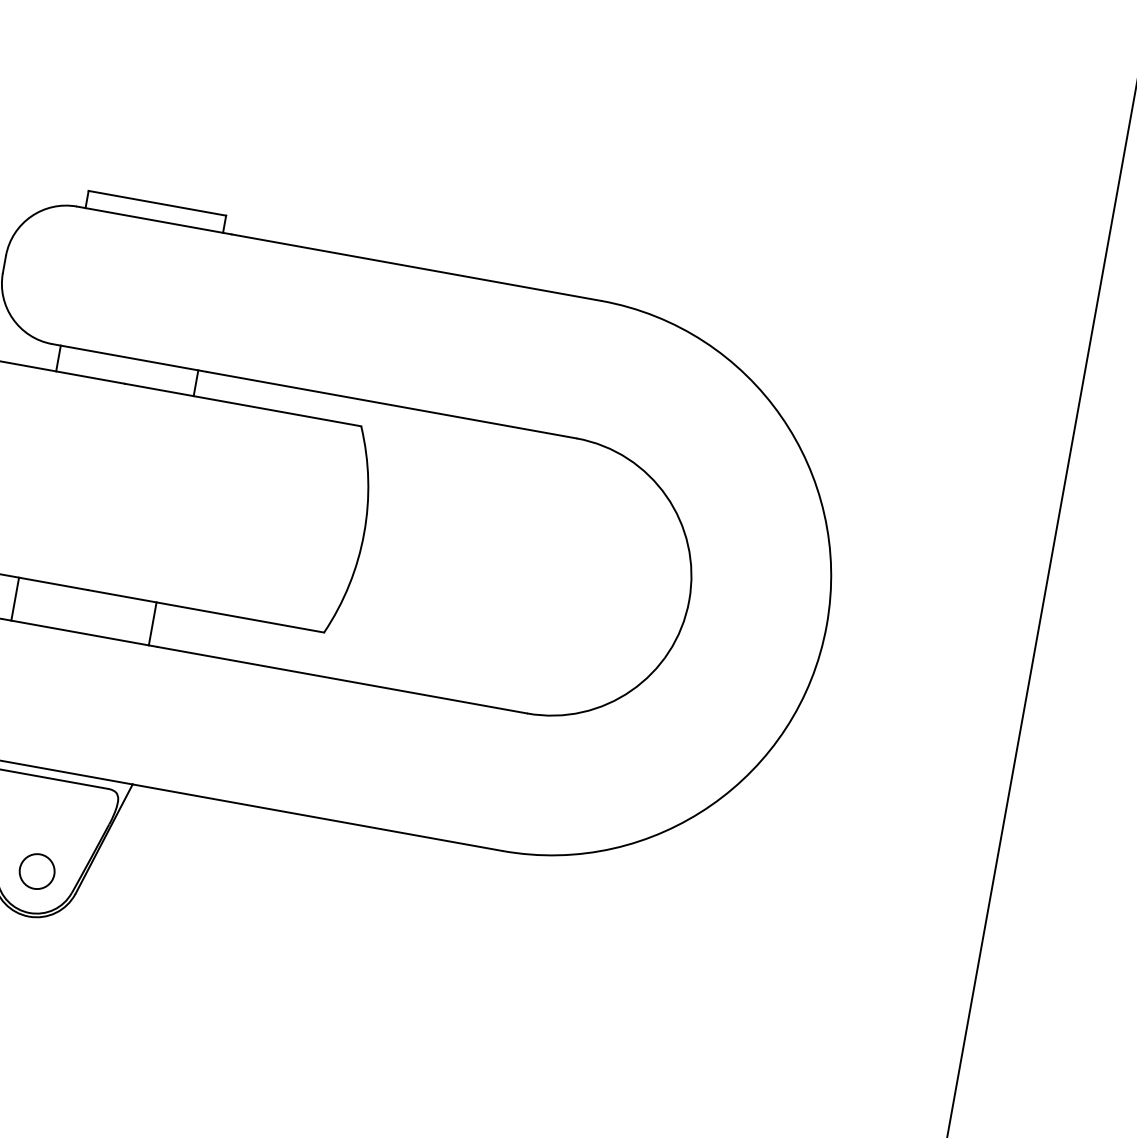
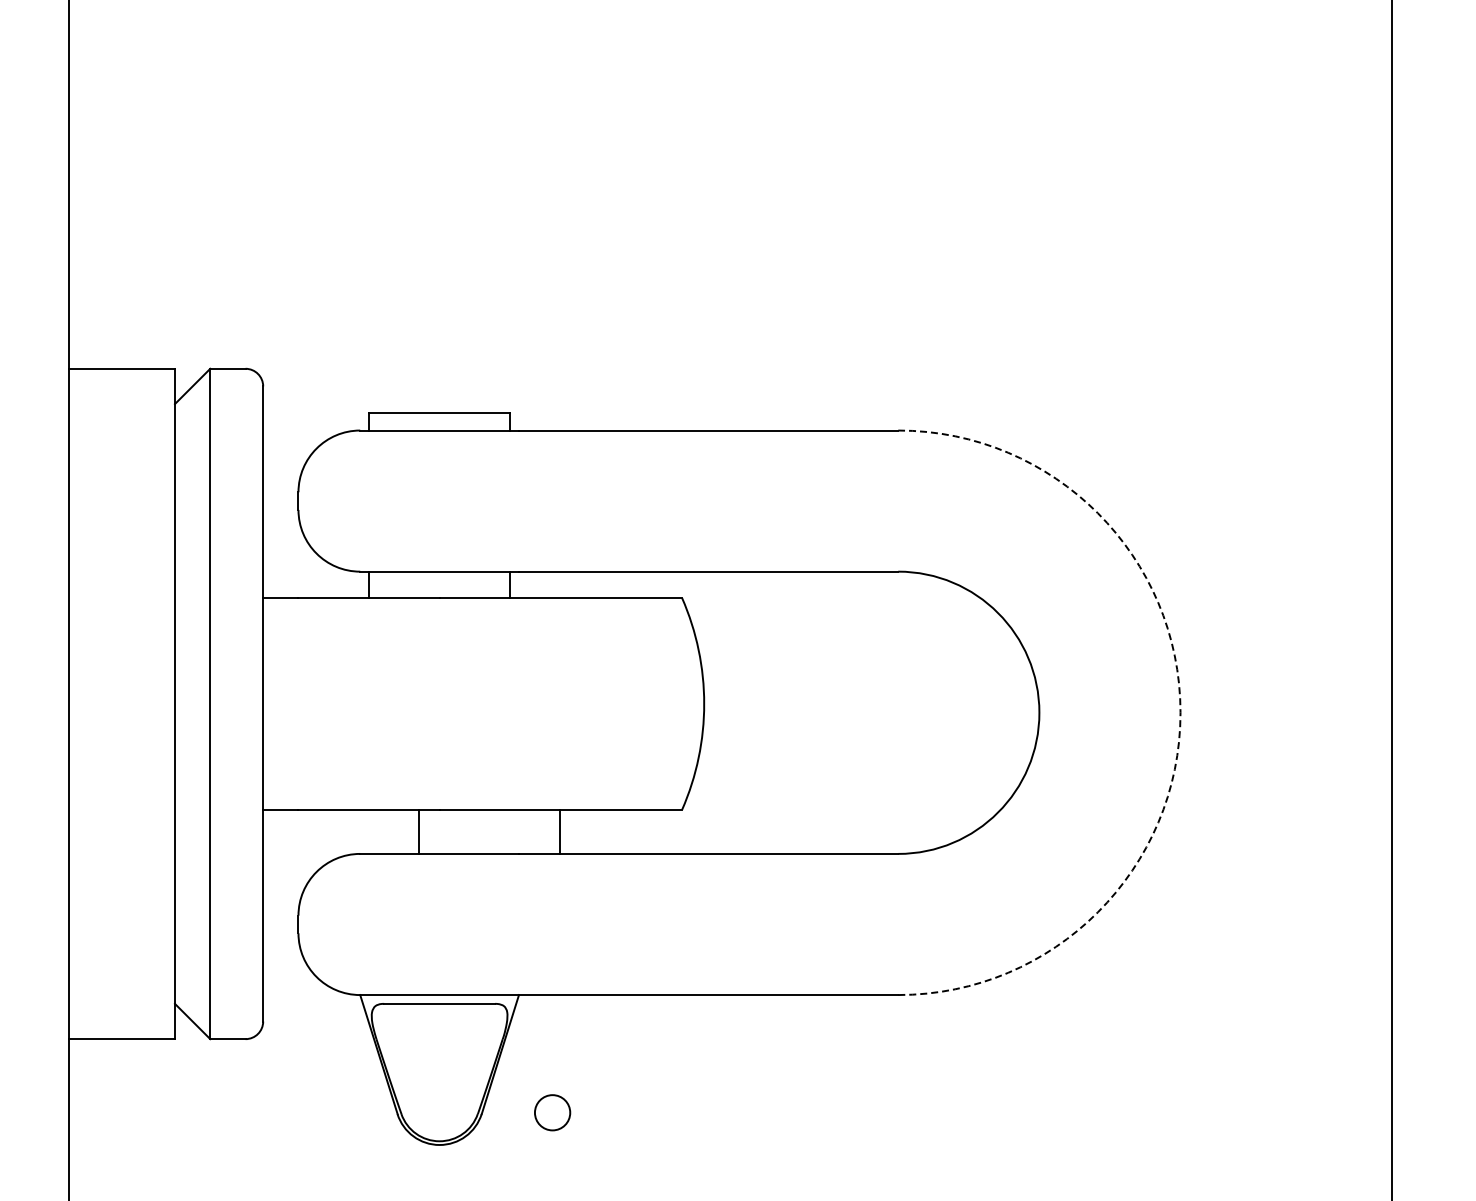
line: (15, 598) -> (419, 831), moved
line: (153, 623) -> (560, 831), moved
arc: (826, 625) -> (1180, 712), solid -> dashed
circle: (37, 871) -> (552, 1112), moved

